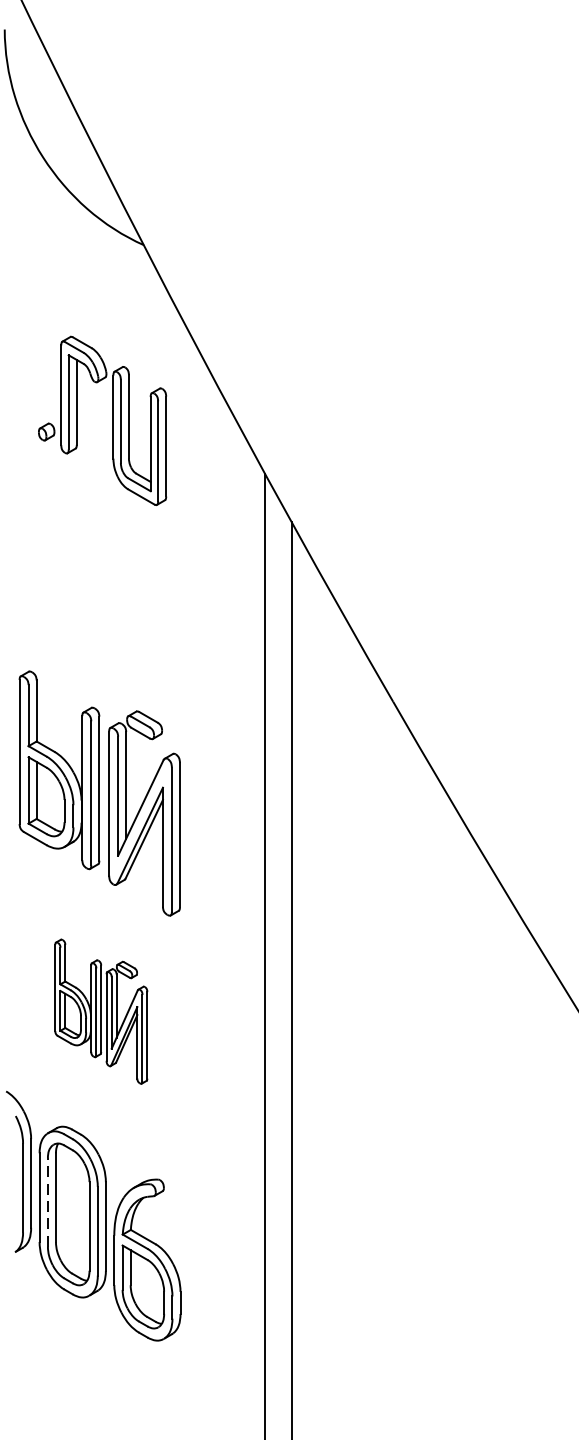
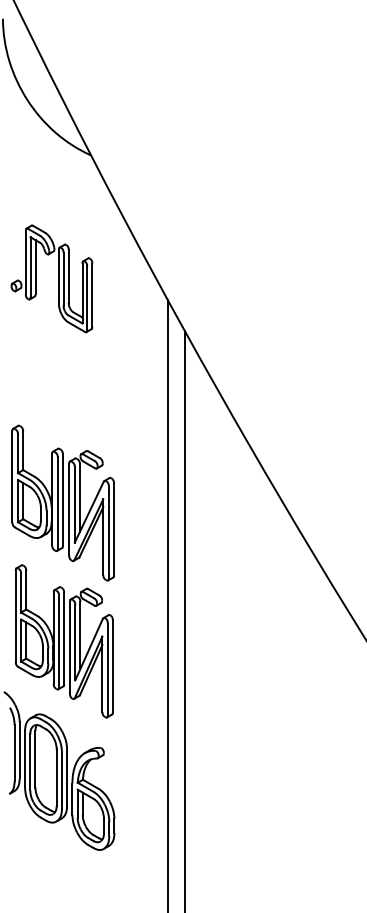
part: (112, 420) -> (58, 278), moved
part: (100, 1011) -> (63, 641), size x1.67
line: (48, 1201) -> (30, 761), dashed -> solid

